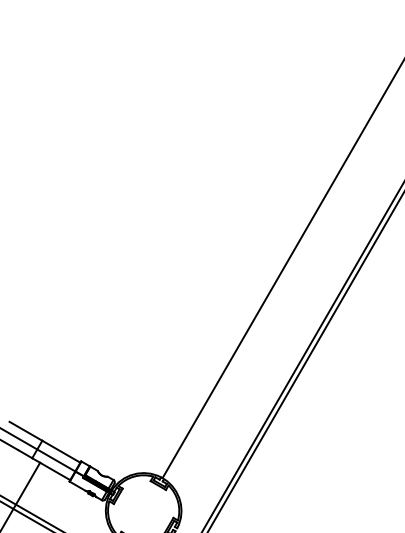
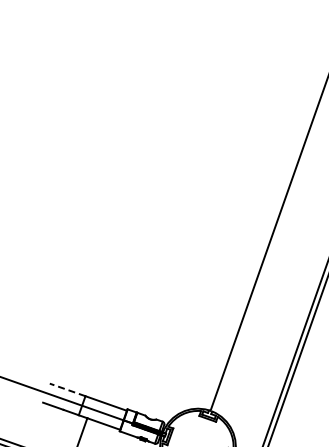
line: (25, 431) -> (67, 390), solid -> dashed

